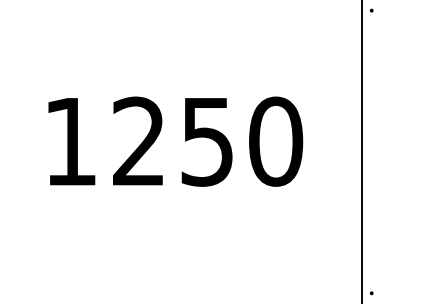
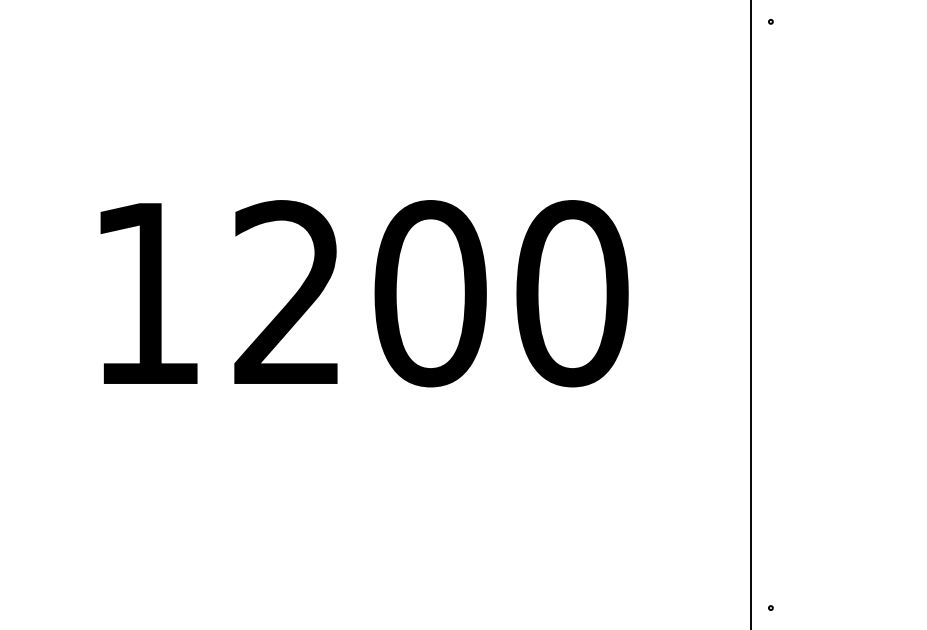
text: (207, 141) -> (430, 293), 1250 -> 1200

